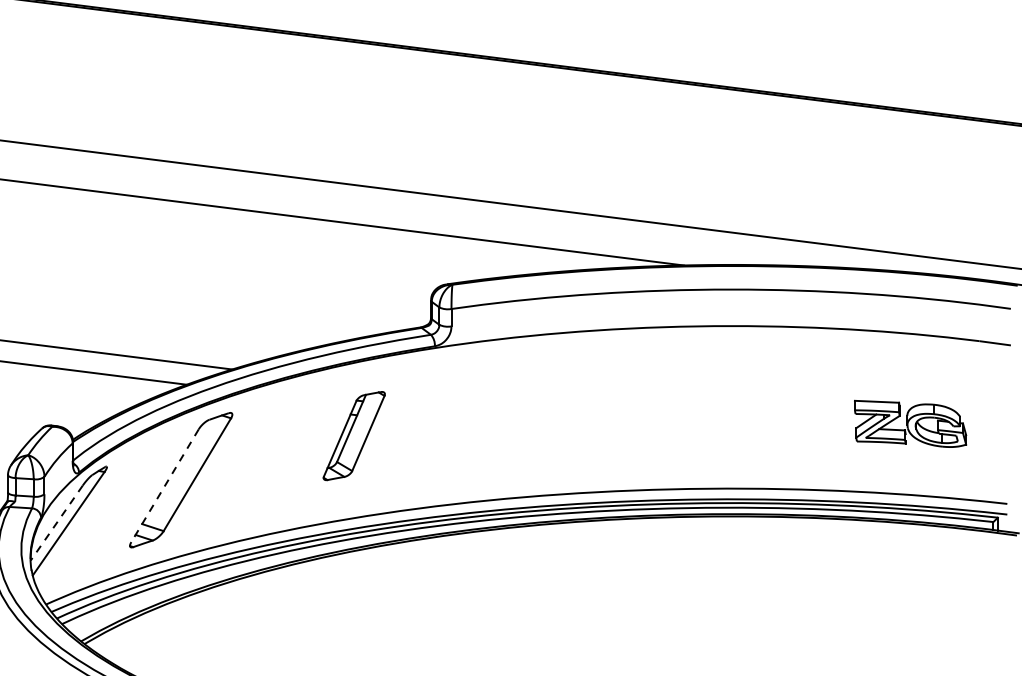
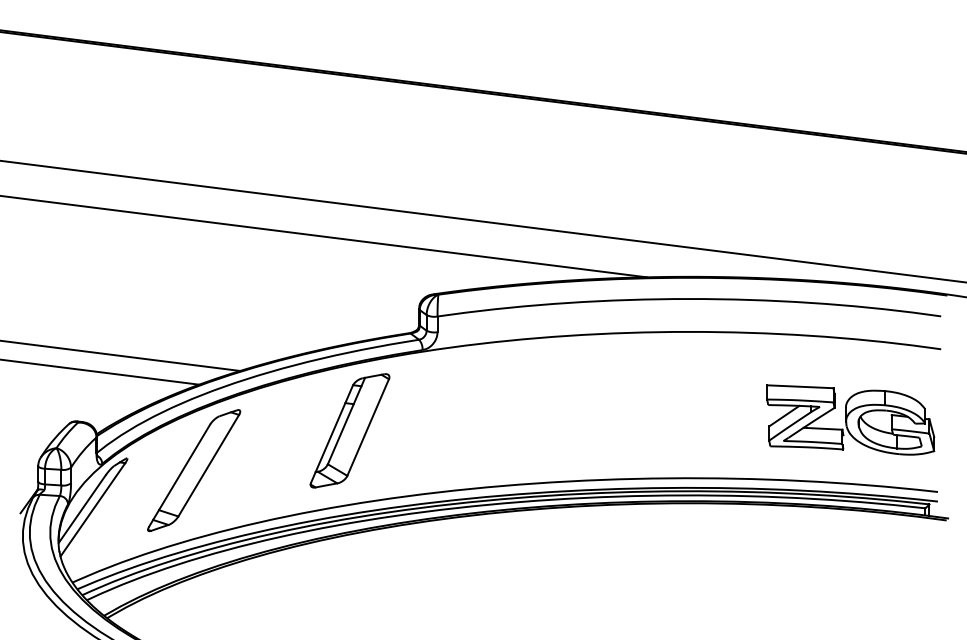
part: (910, 423) -> (850, 419), size x1.67
part: (353, 435) -> (349, 430), size x1.43
line: (164, 486) -> (179, 476), dashed -> solid
line: (56, 523) -> (81, 509), dashed -> solid

